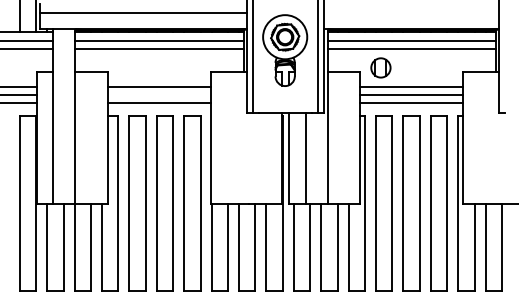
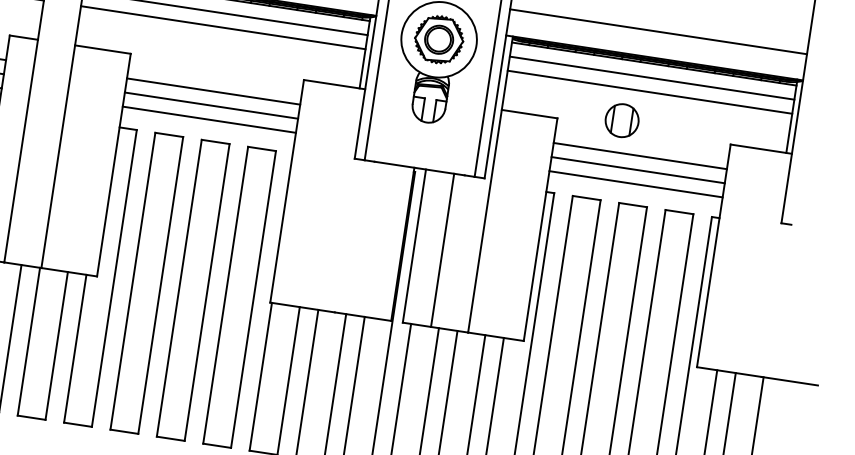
line: (410, 13) -> (657, 31), added
part: (380, 67) -> (621, 119), moved
line: (159, 95) -> (211, 106), added

